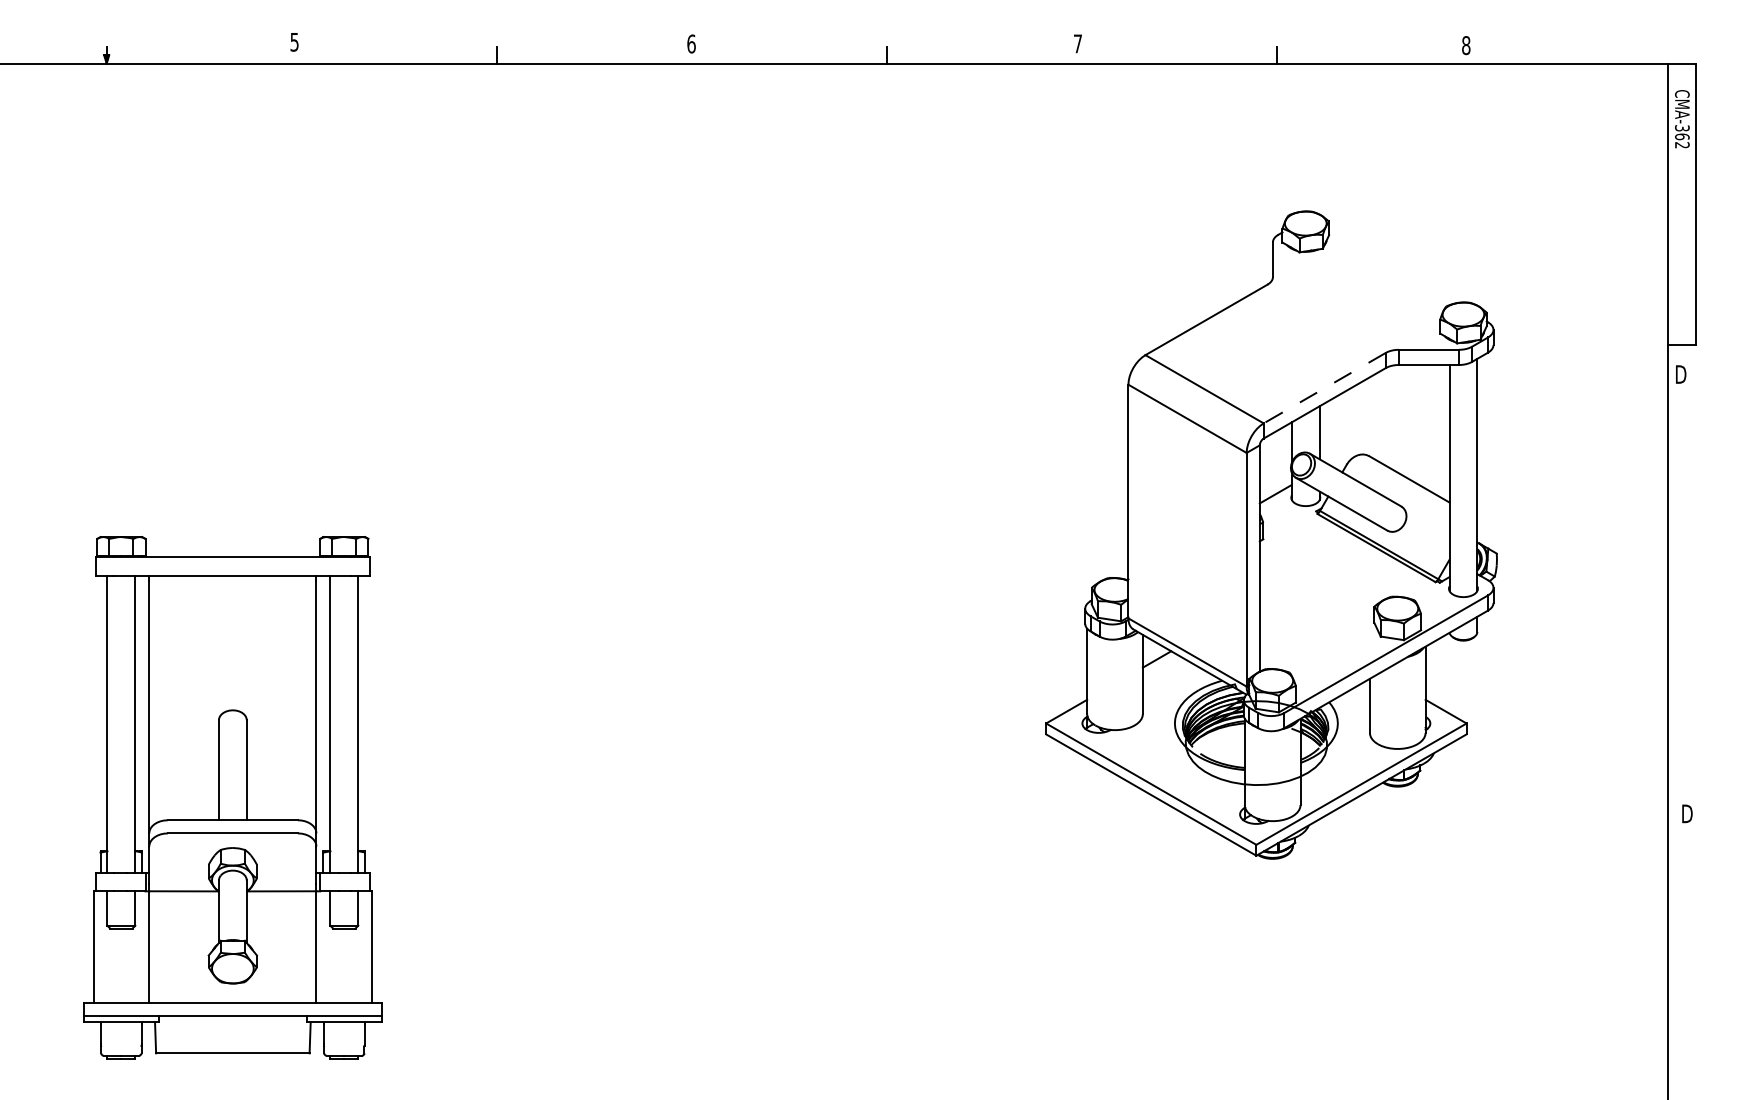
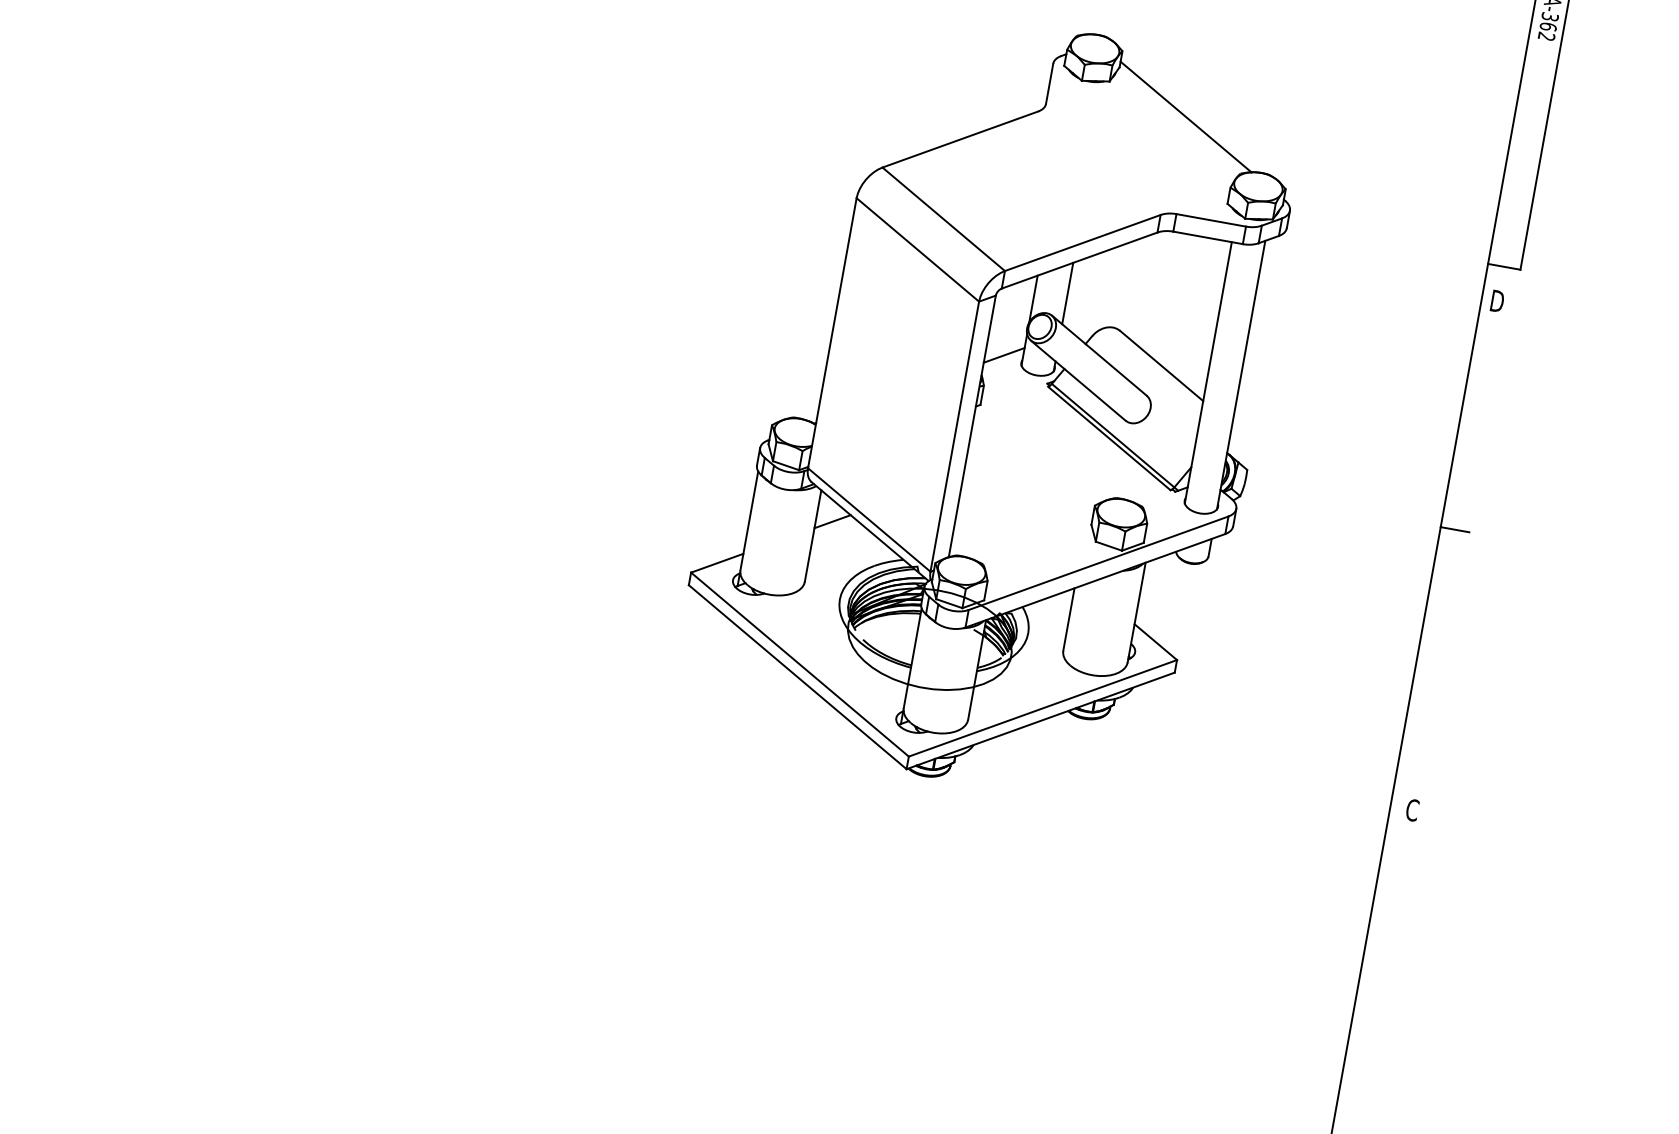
line: (1392, 266) -> (1186, 116), added
line: (1324, 388) -> (1082, 243), dashed -> solid
line: (1679, 572) -> (1454, 529), added
text: (1686, 813) -> (1412, 809), D -> C

